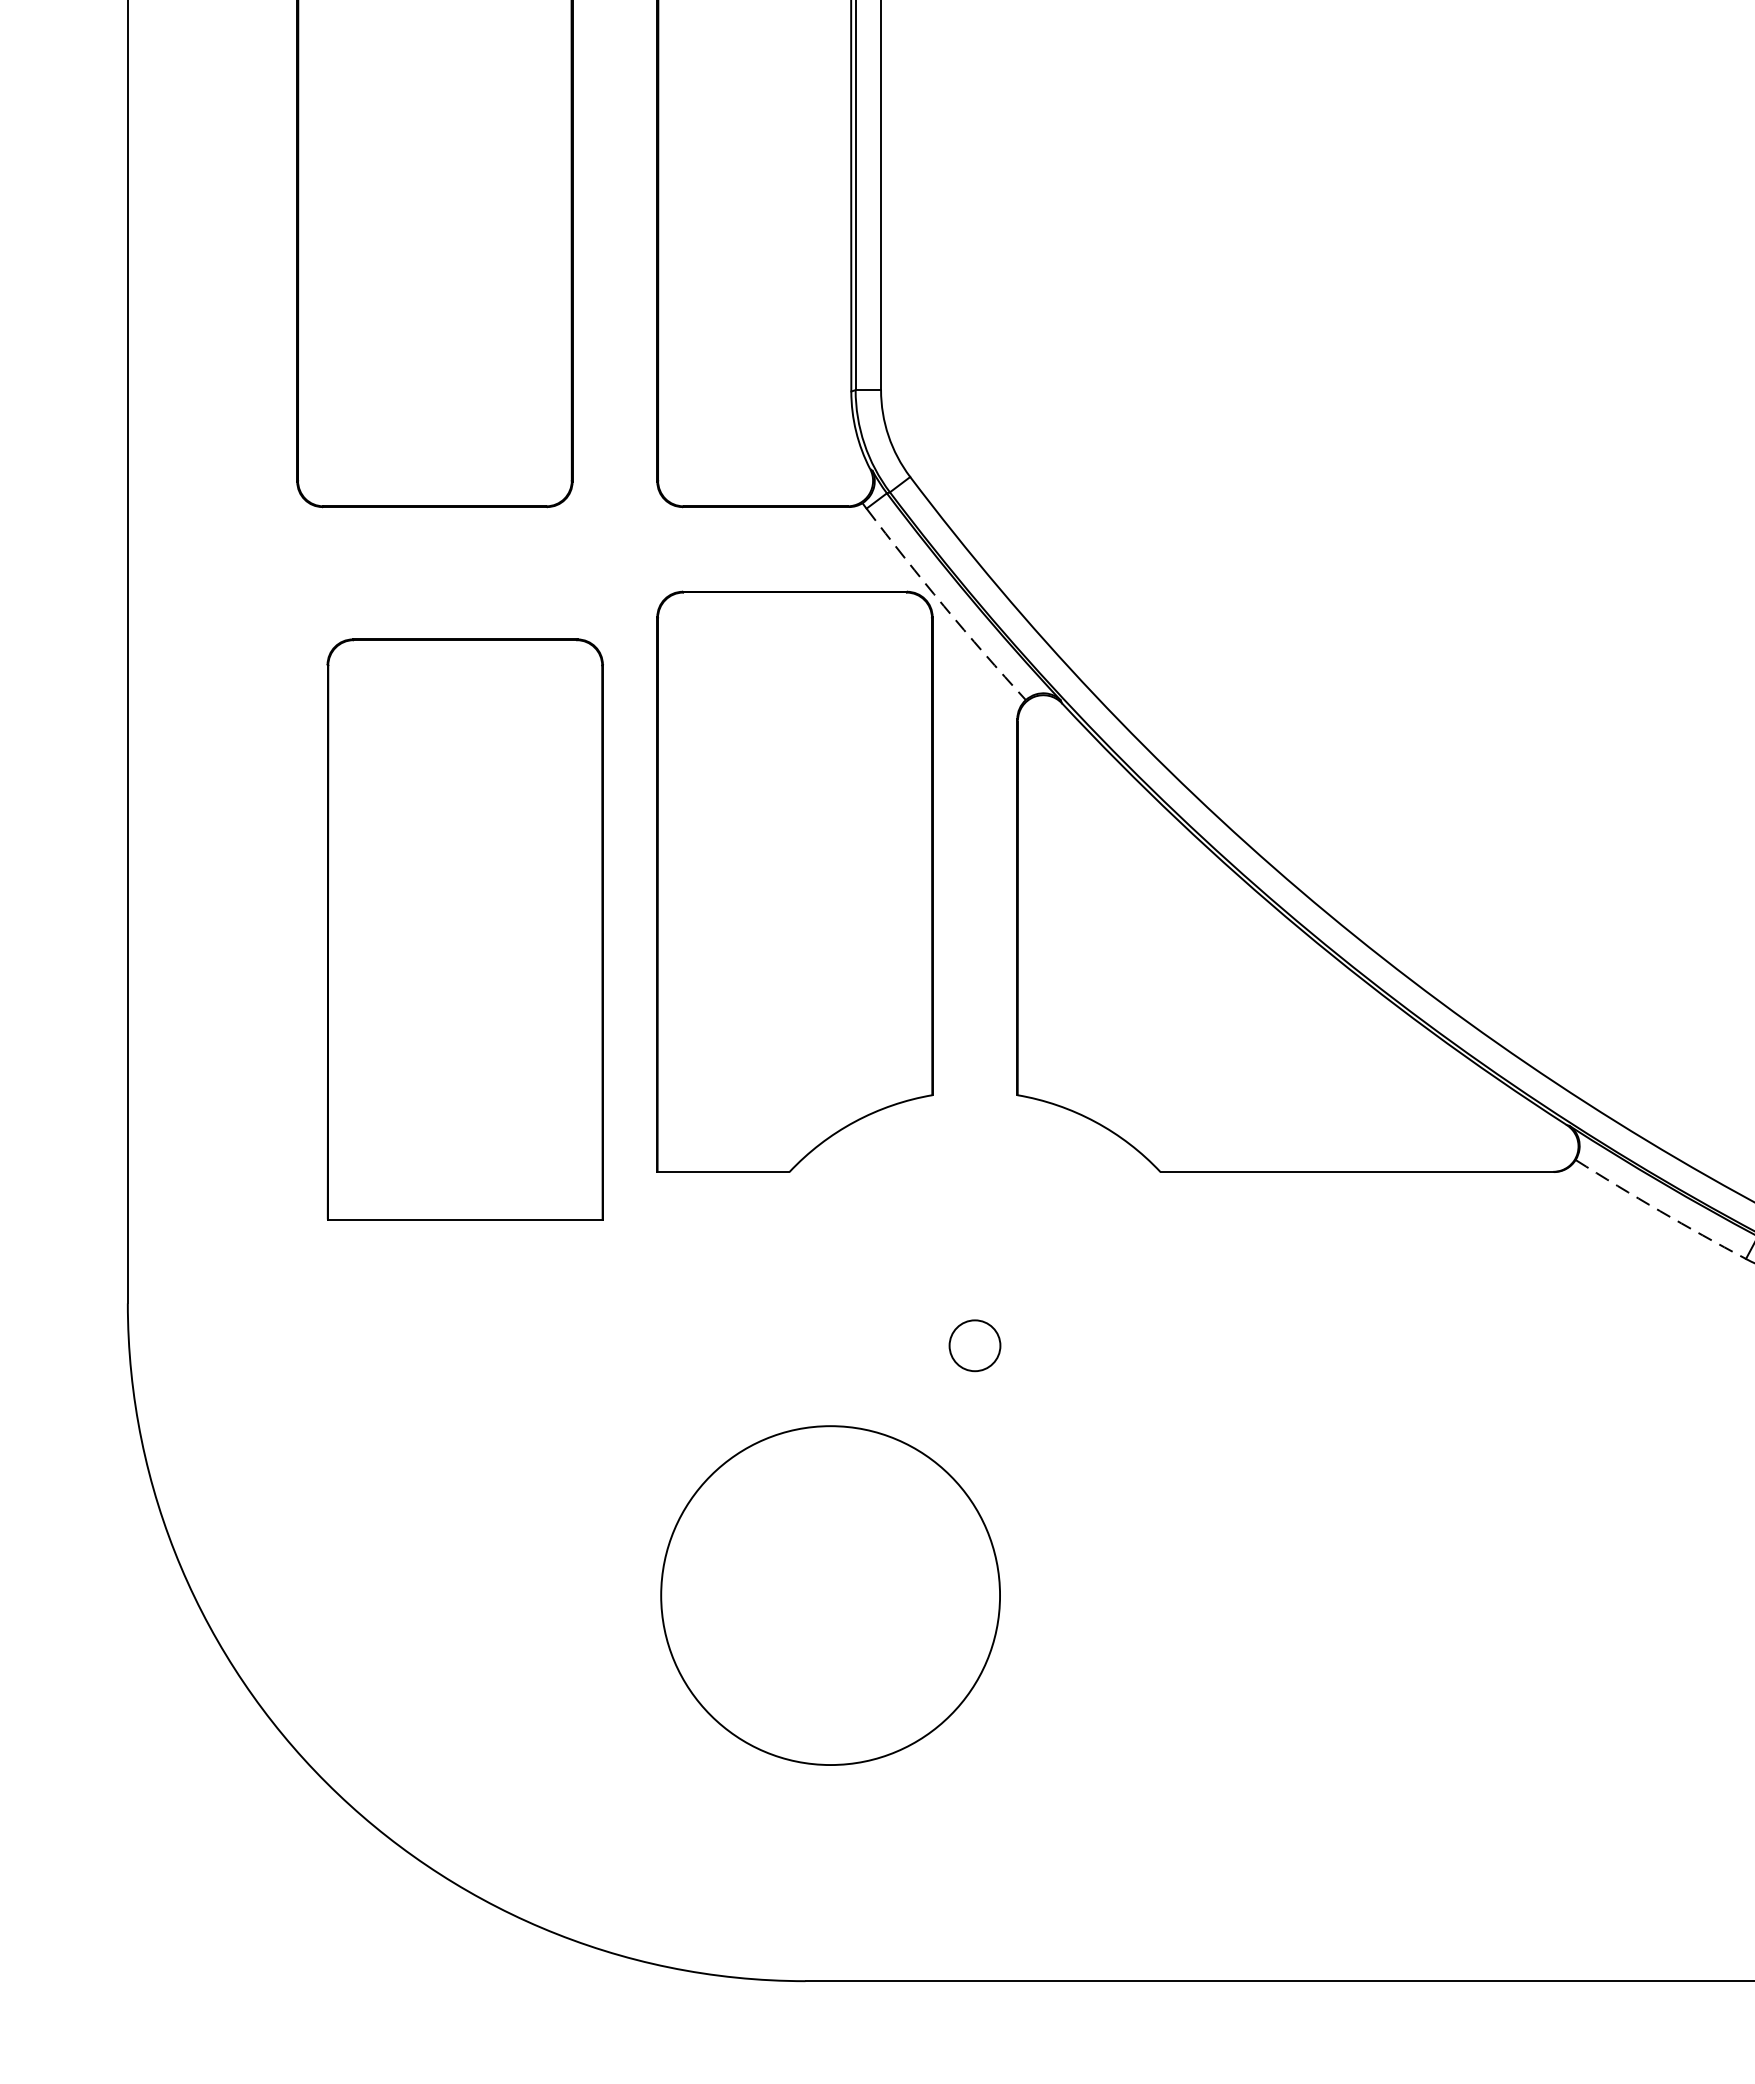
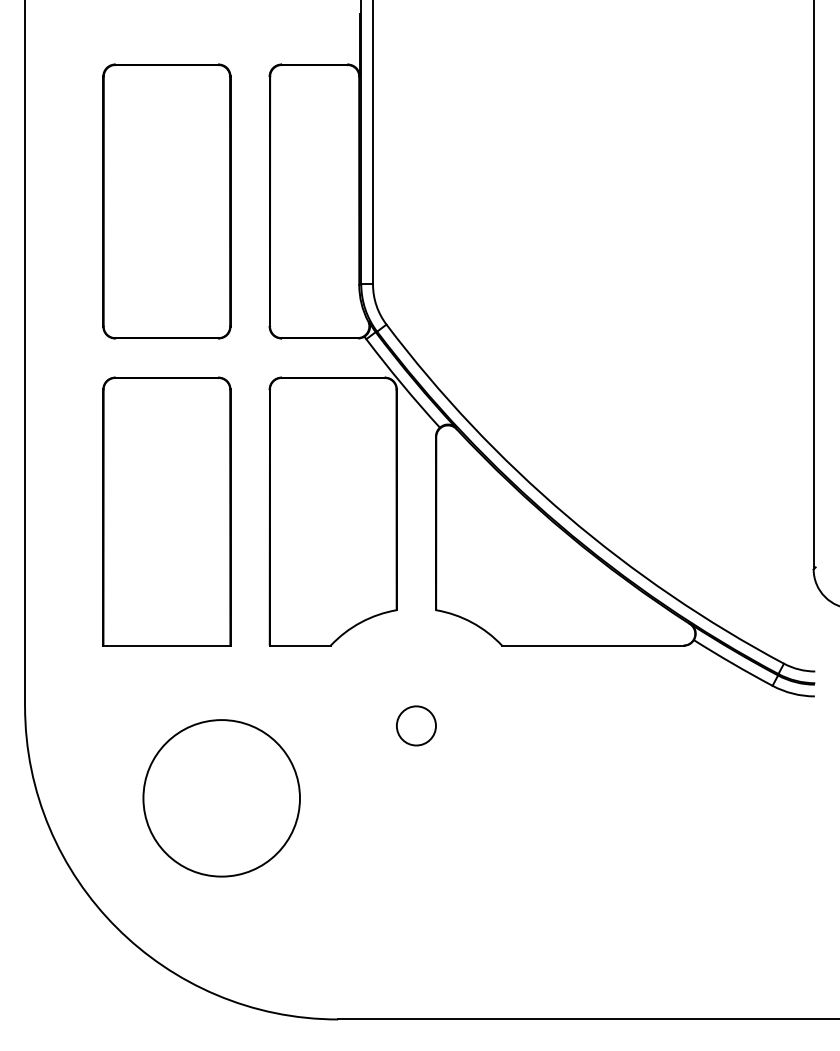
arc: (944, 606) -> (402, 384), dashed -> solid
part: (464, 929) -> (166, 511), moved
arc: (1659, 1210) -> (732, 663), dashed -> solid
circle: (973, 1344) -> (415, 725), size x1.67
circle: (830, 1595) -> (221, 798), moved

